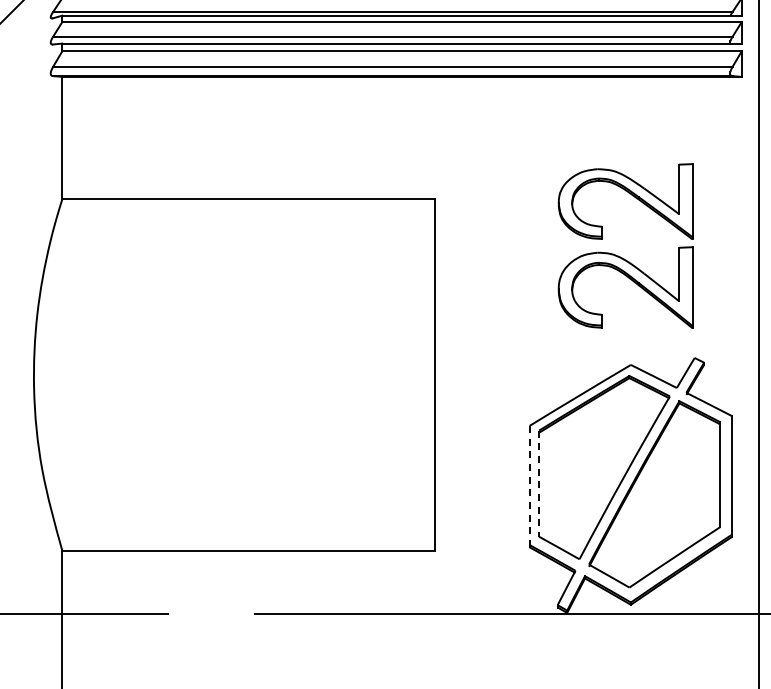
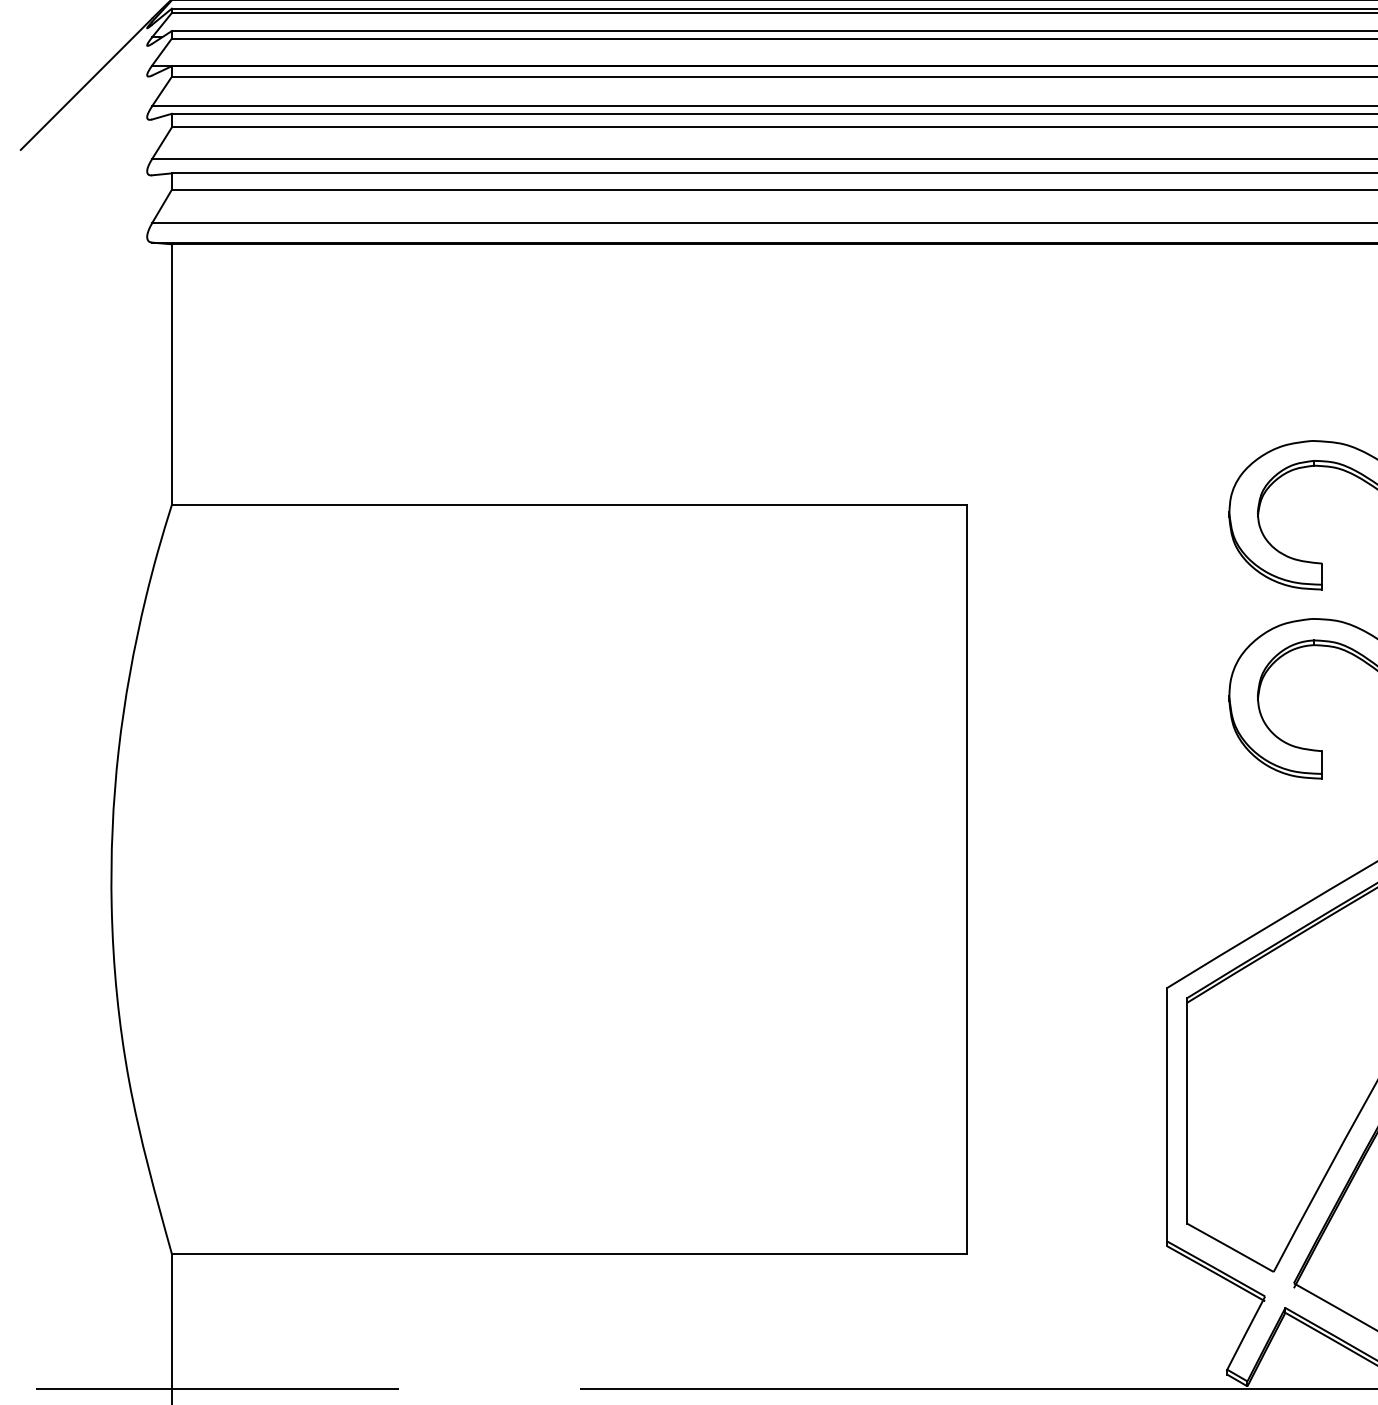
line: (539, 484) -> (1188, 1112), dashed -> solid
line: (529, 485) -> (1167, 1114), dashed -> solid

